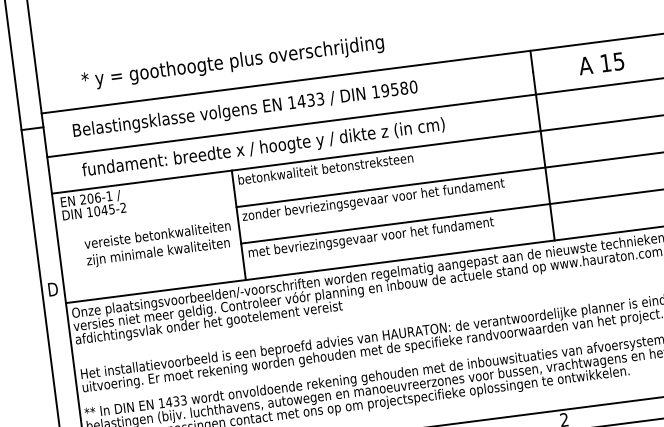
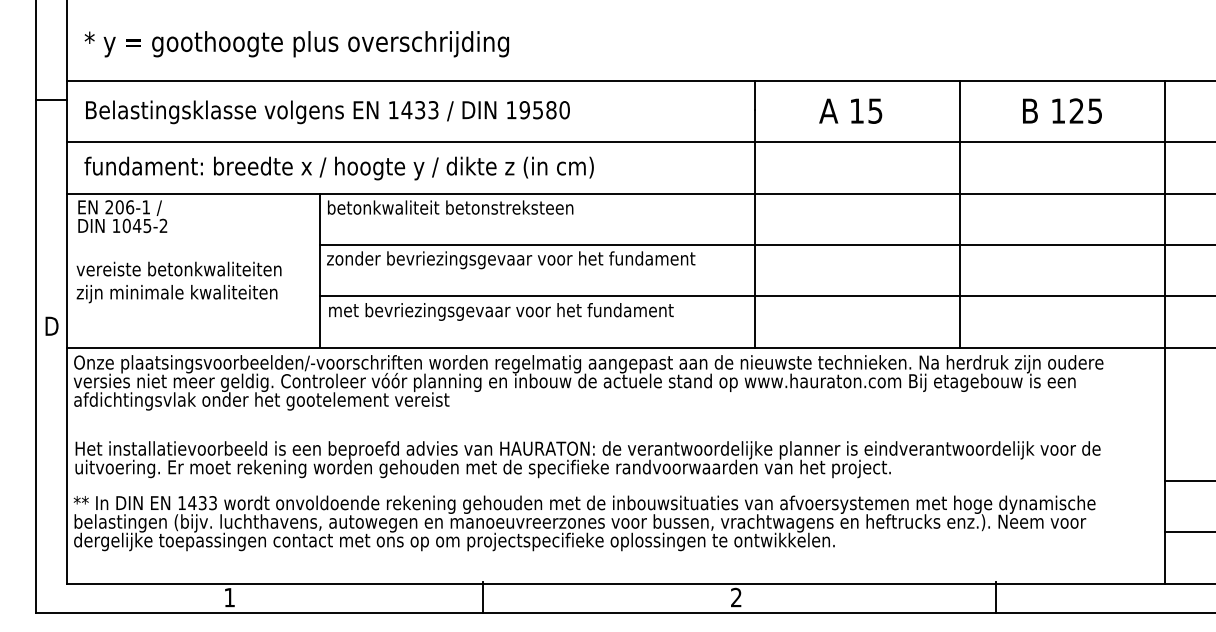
text: (232, 62) -> (296, 44), moved
text: (245, 110) -> (327, 112), moved
text: (263, 148) -> (338, 168), moved
text: (158, 244) -> (178, 282), moved

